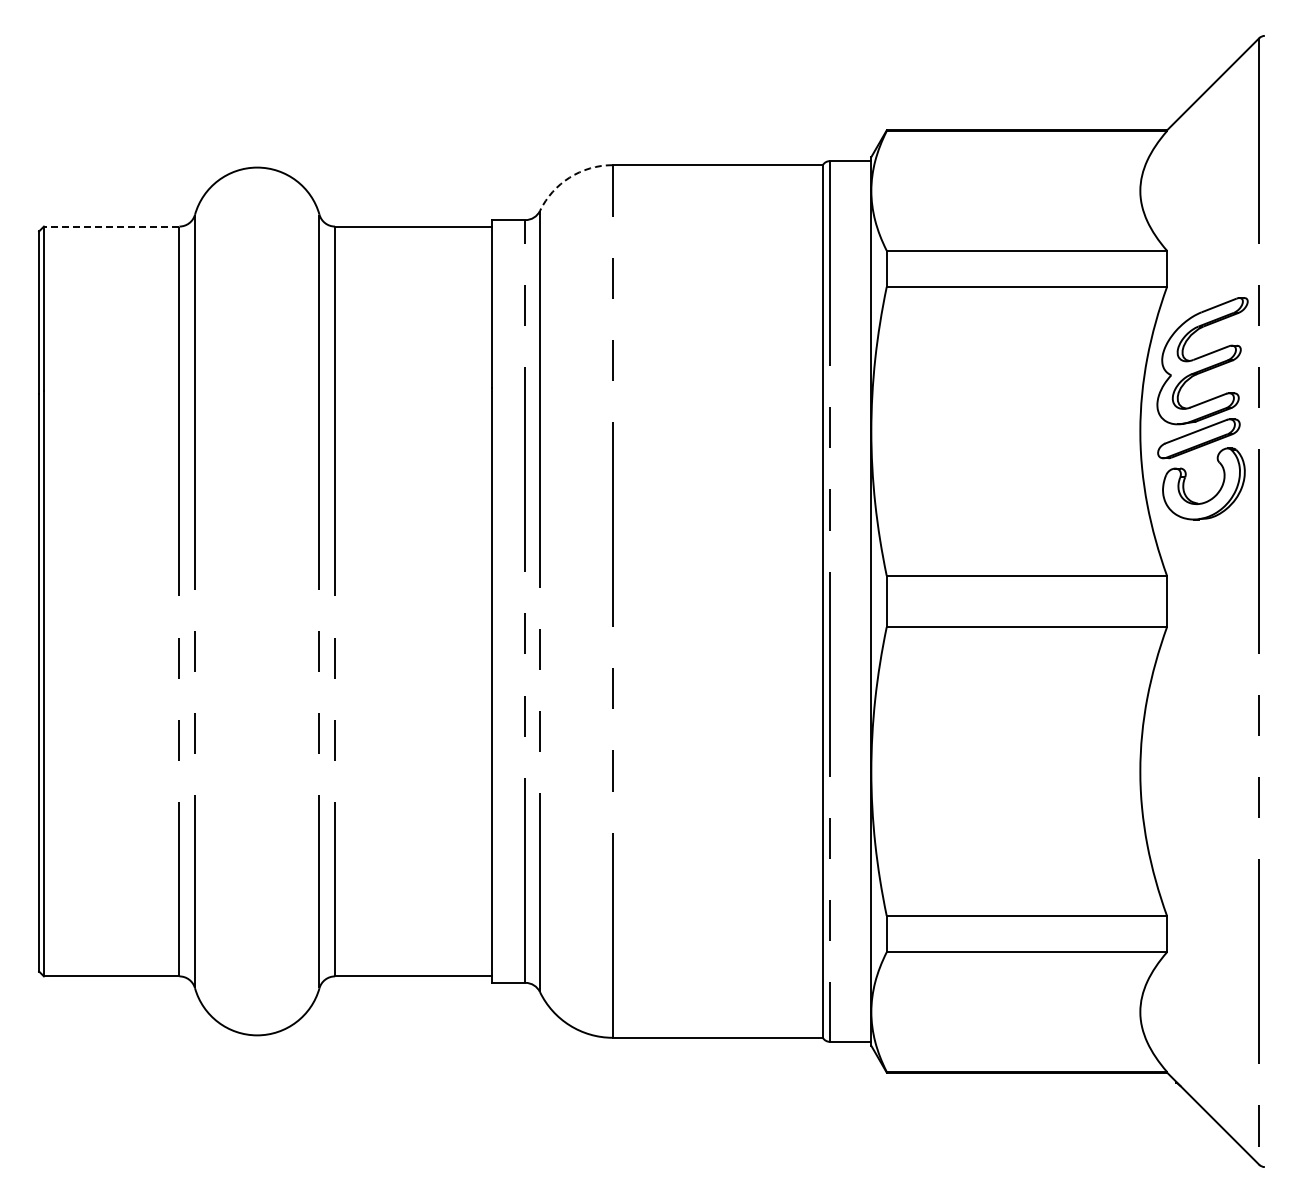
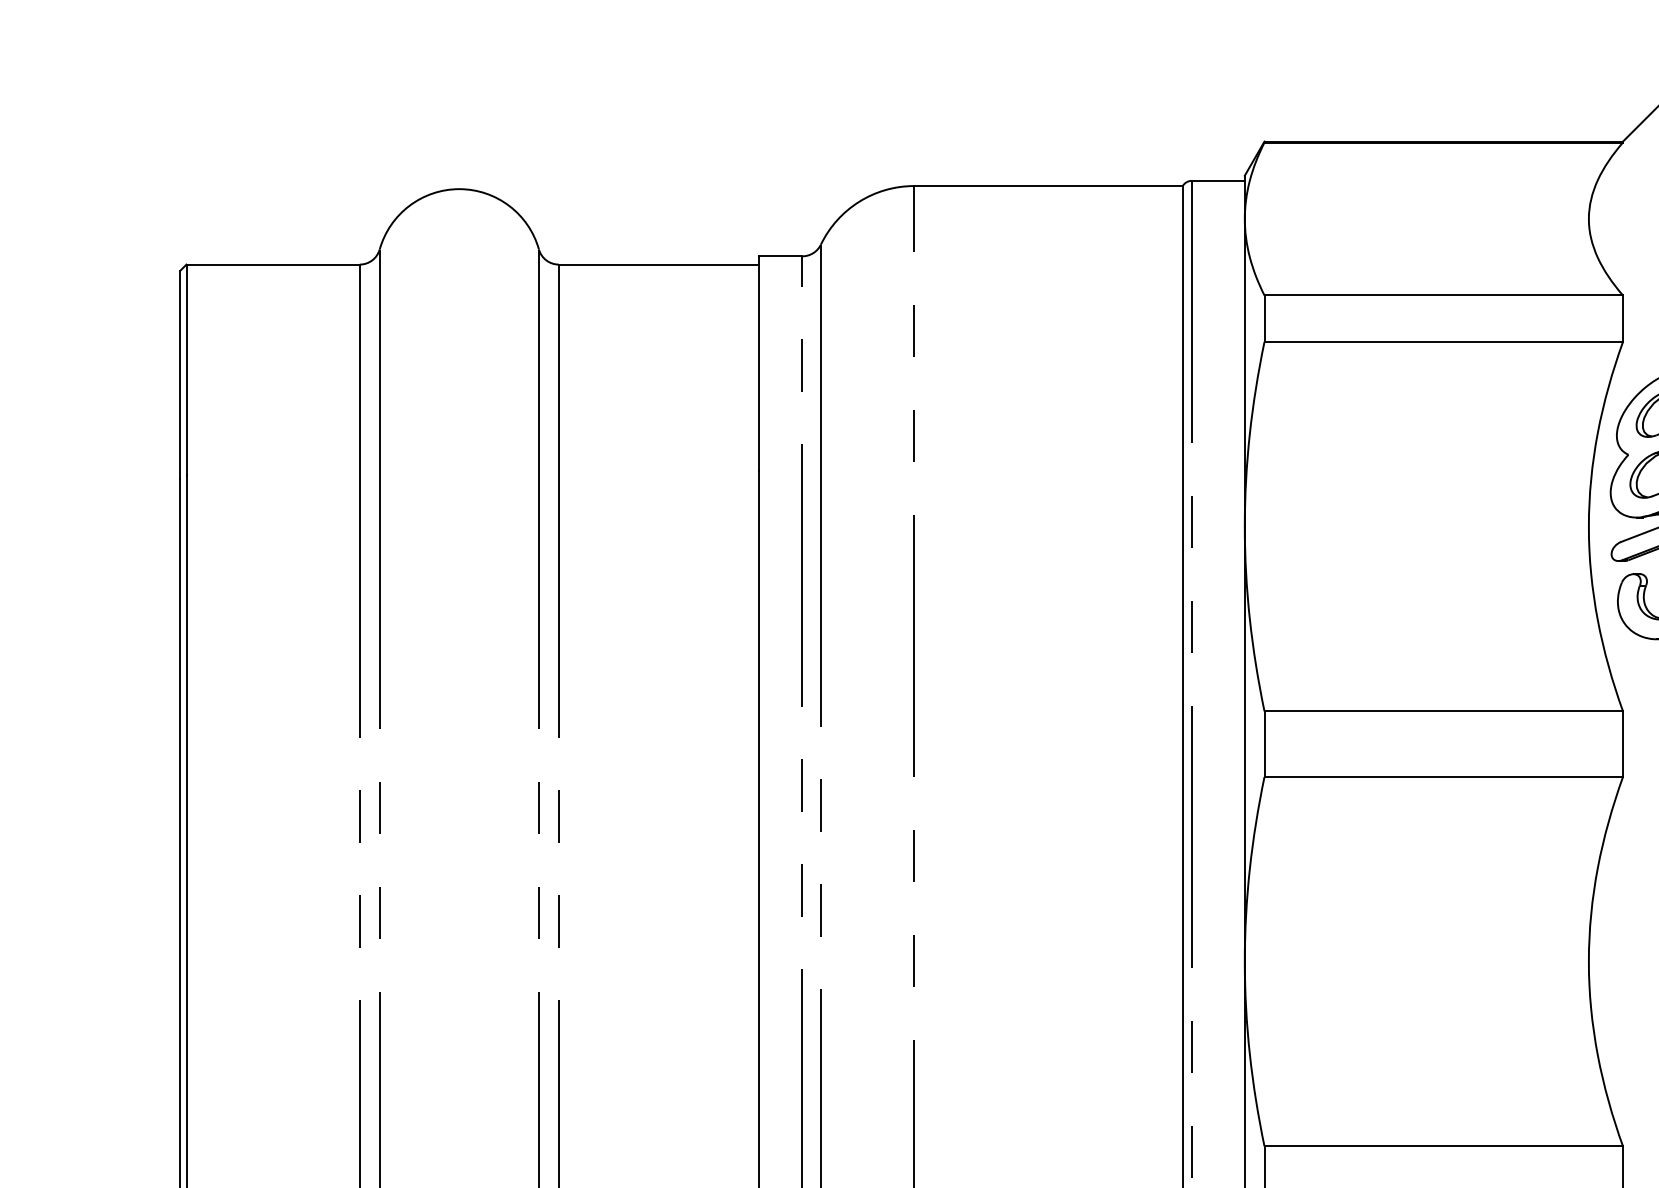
arc: (569, 177) -> (858, 201), dashed -> solid
line: (111, 226) -> (272, 264), dashed -> solid

